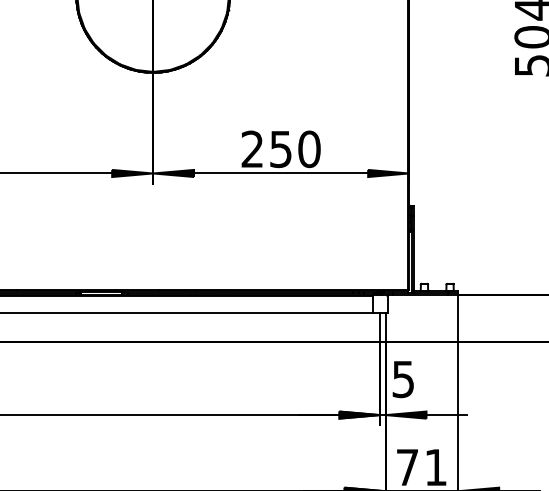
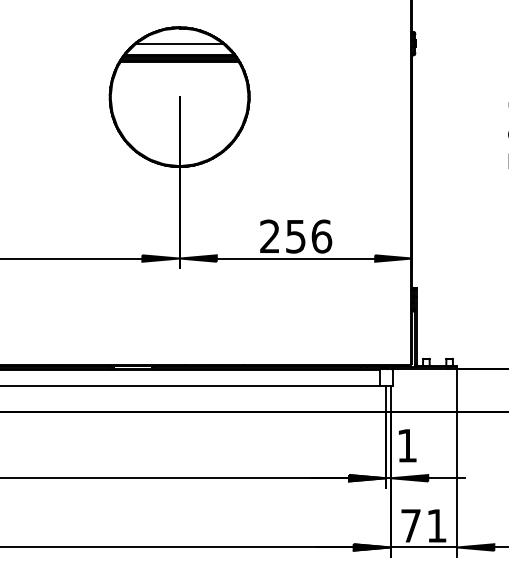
text: (309, 149) -> (321, 236), 250 -> 256
text: (402, 379) -> (406, 445), 5 -> 1

